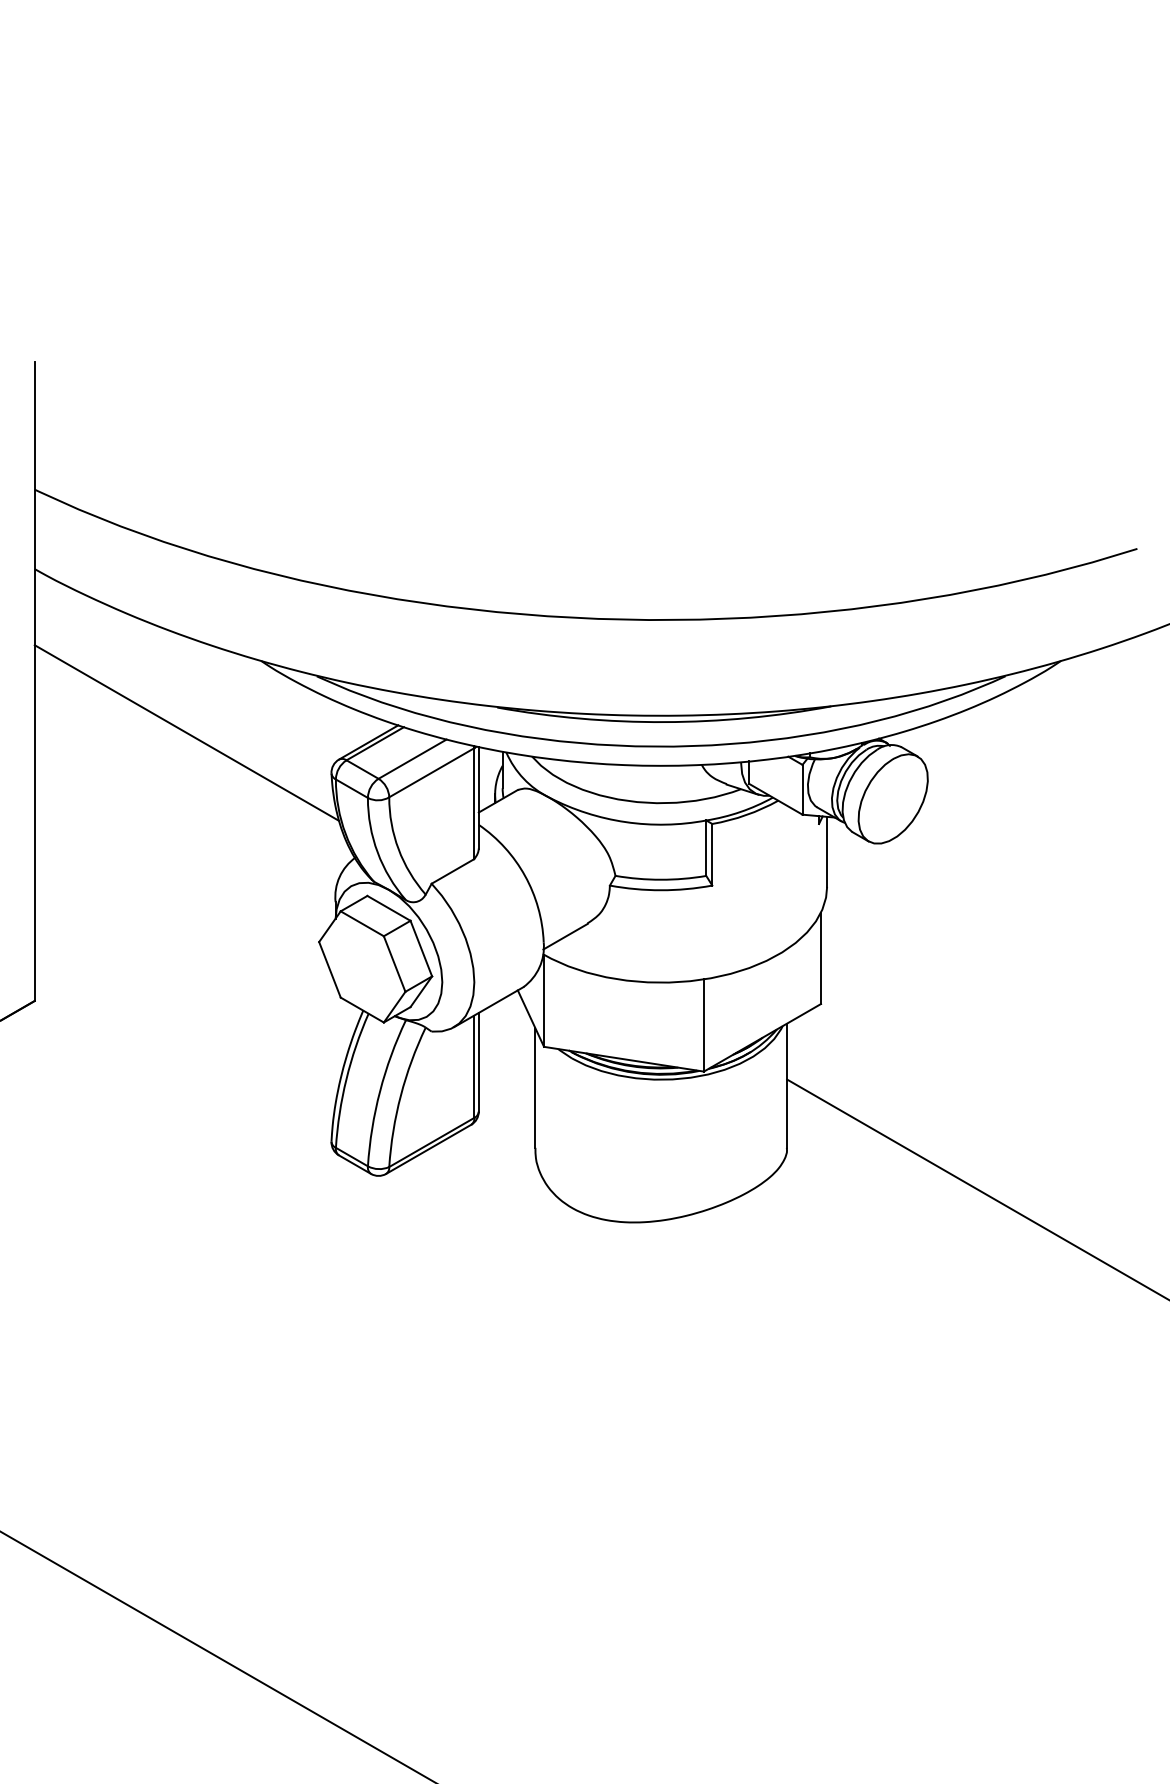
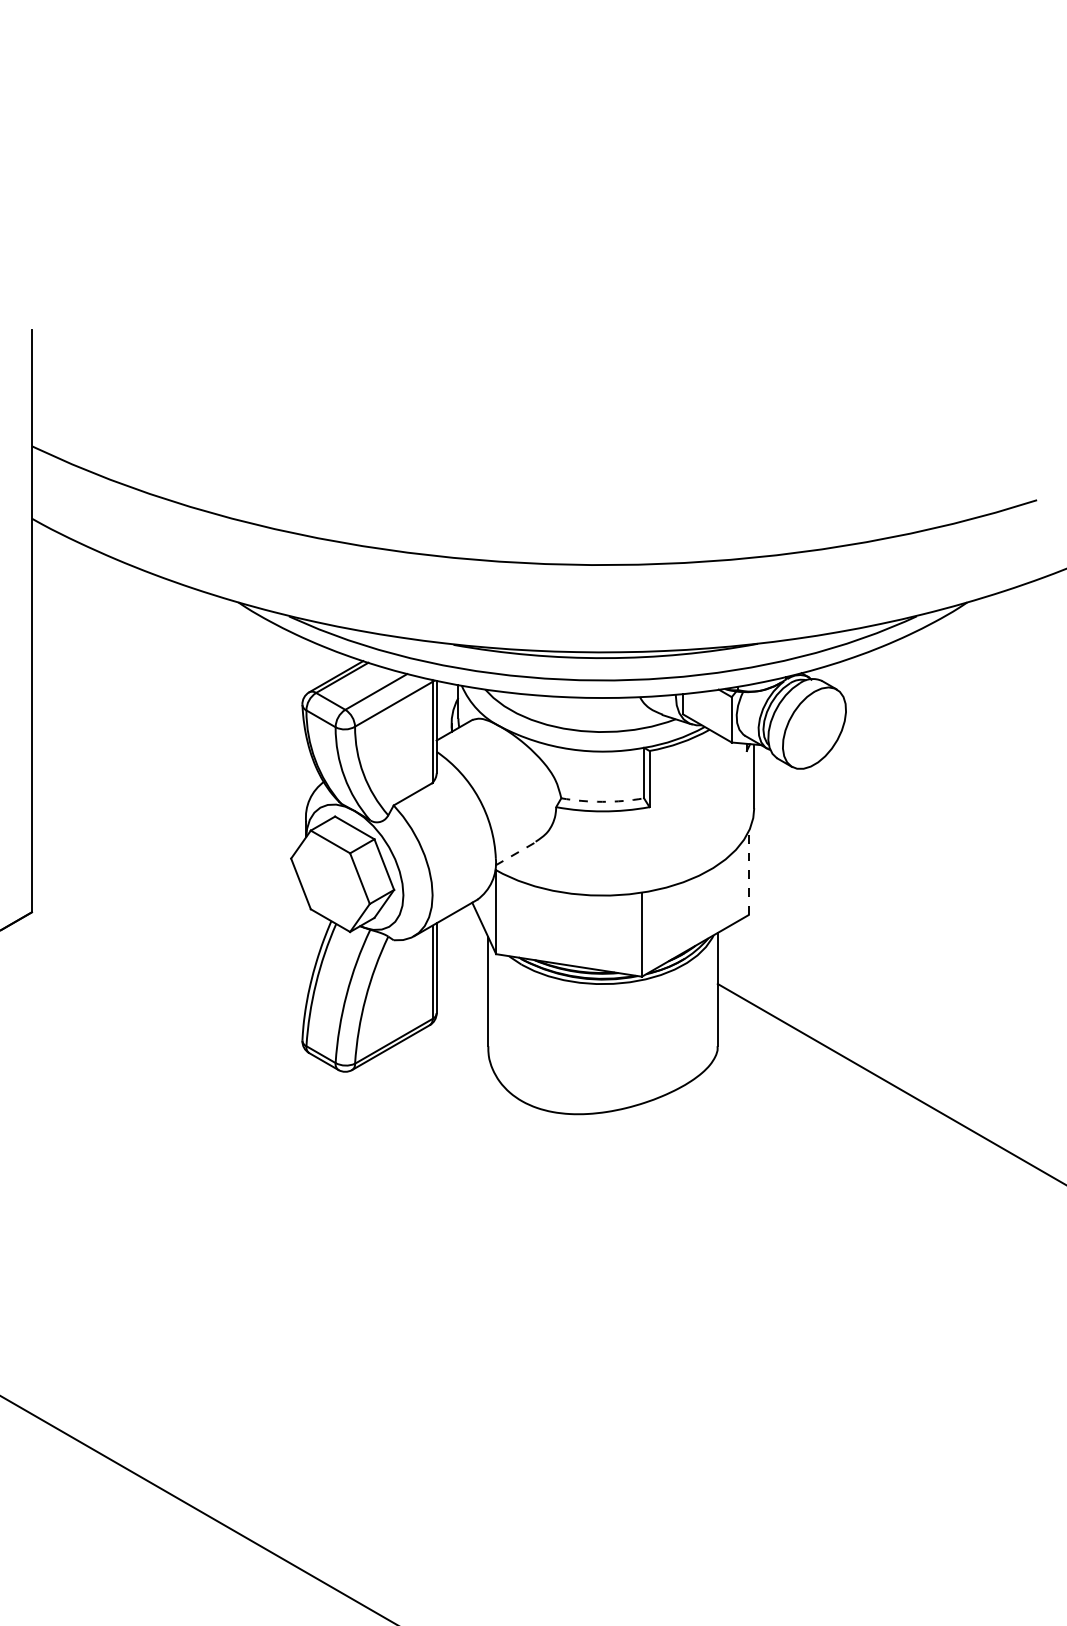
line: (186, 733) -> (170, 668), removed
arc: (660, 879) -> (602, 801), solid -> dashed
line: (566, 936) -> (516, 853), solid -> dashed
line: (820, 958) -> (748, 873), solid -> dashed

